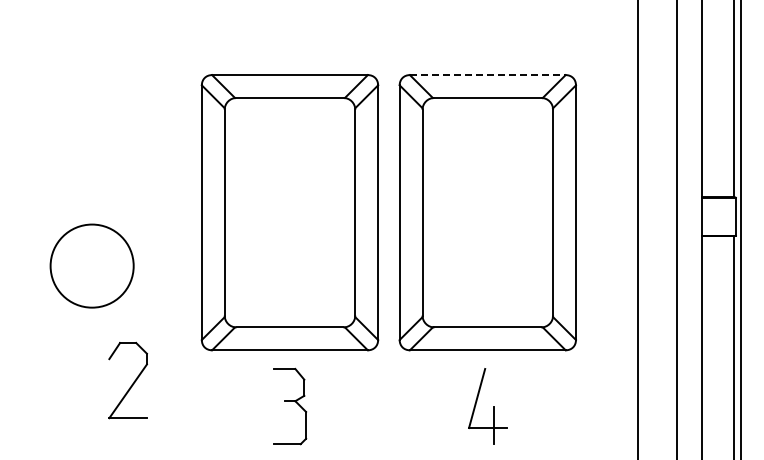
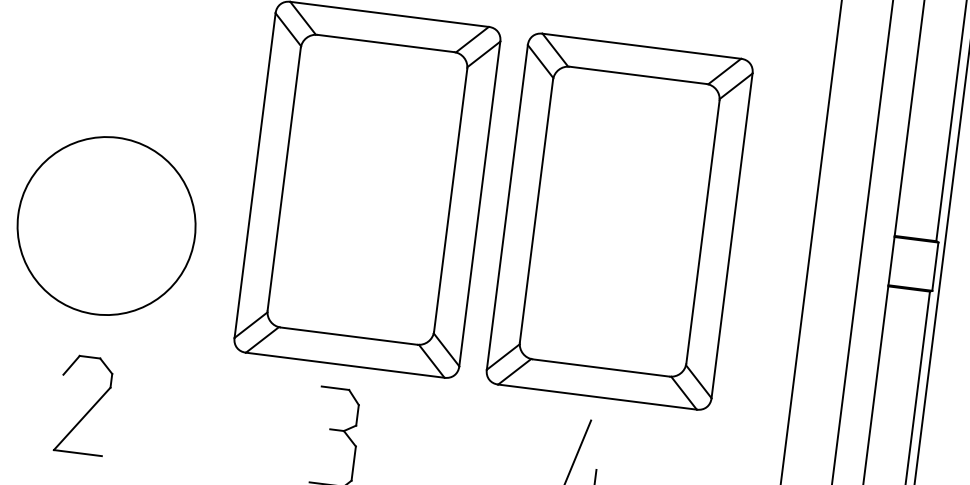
line: (487, 75) -> (641, 46), dashed -> solid
circle: (91, 265) -> (105, 225), size x1.67
part: (127, 380) -> (83, 404), moved

